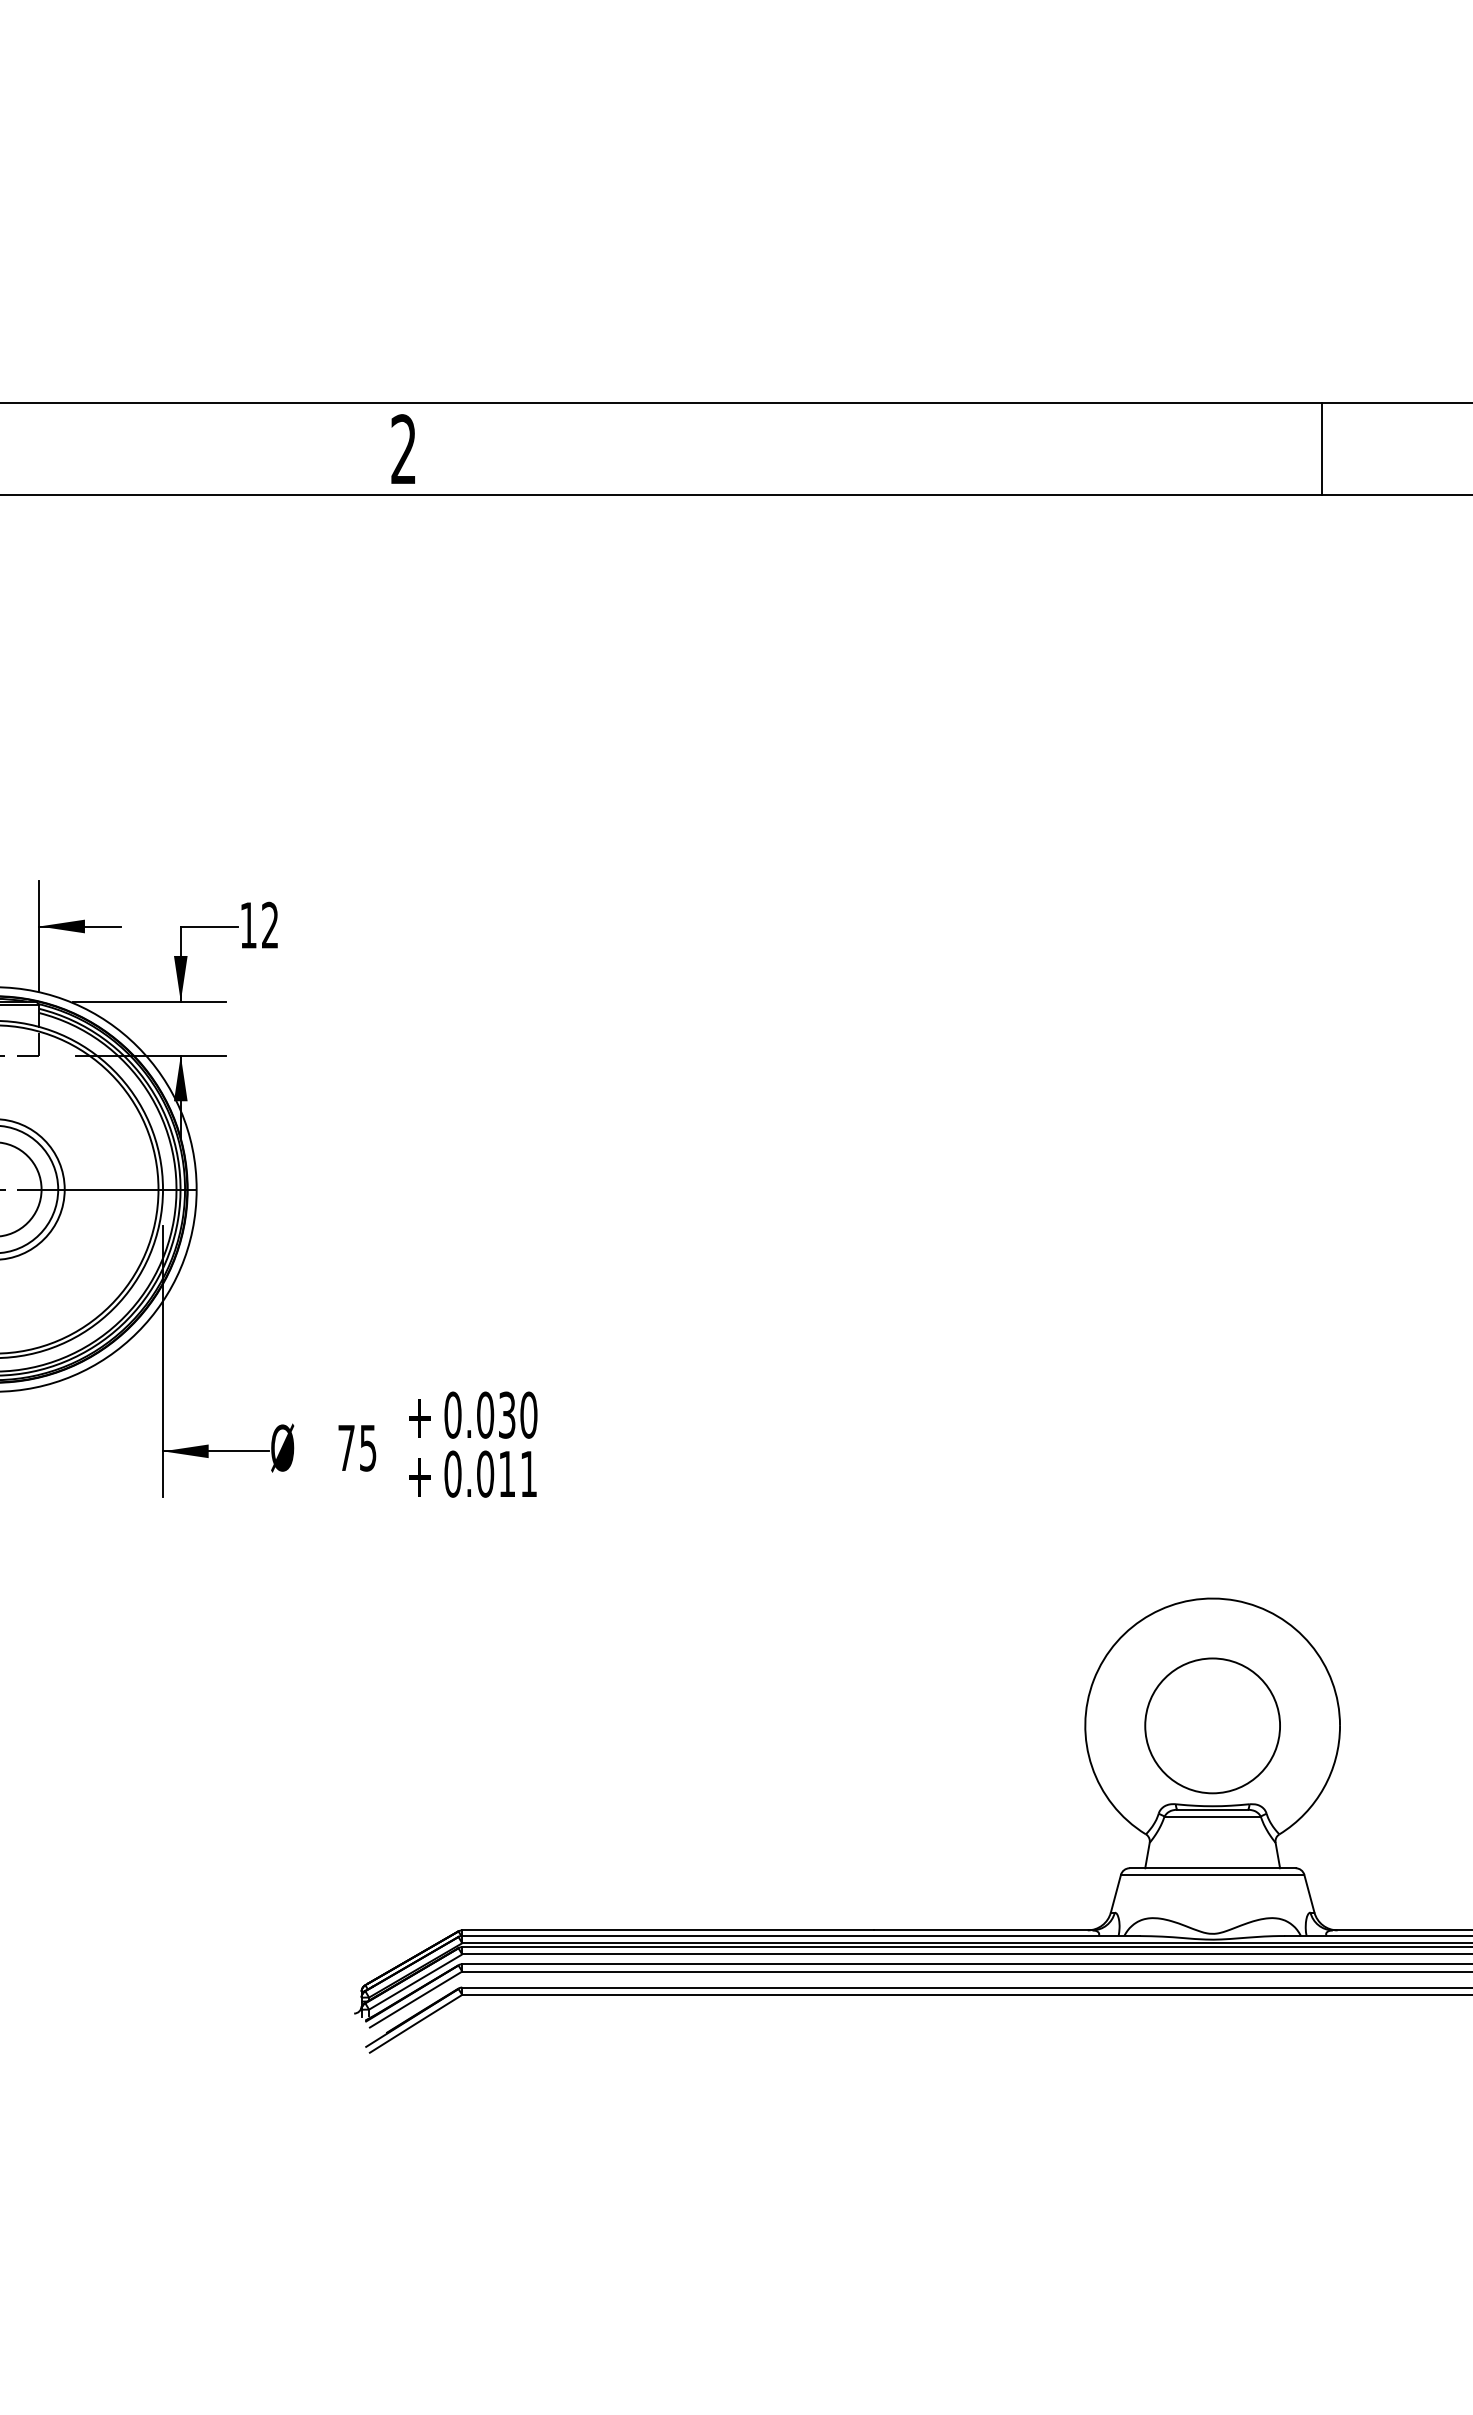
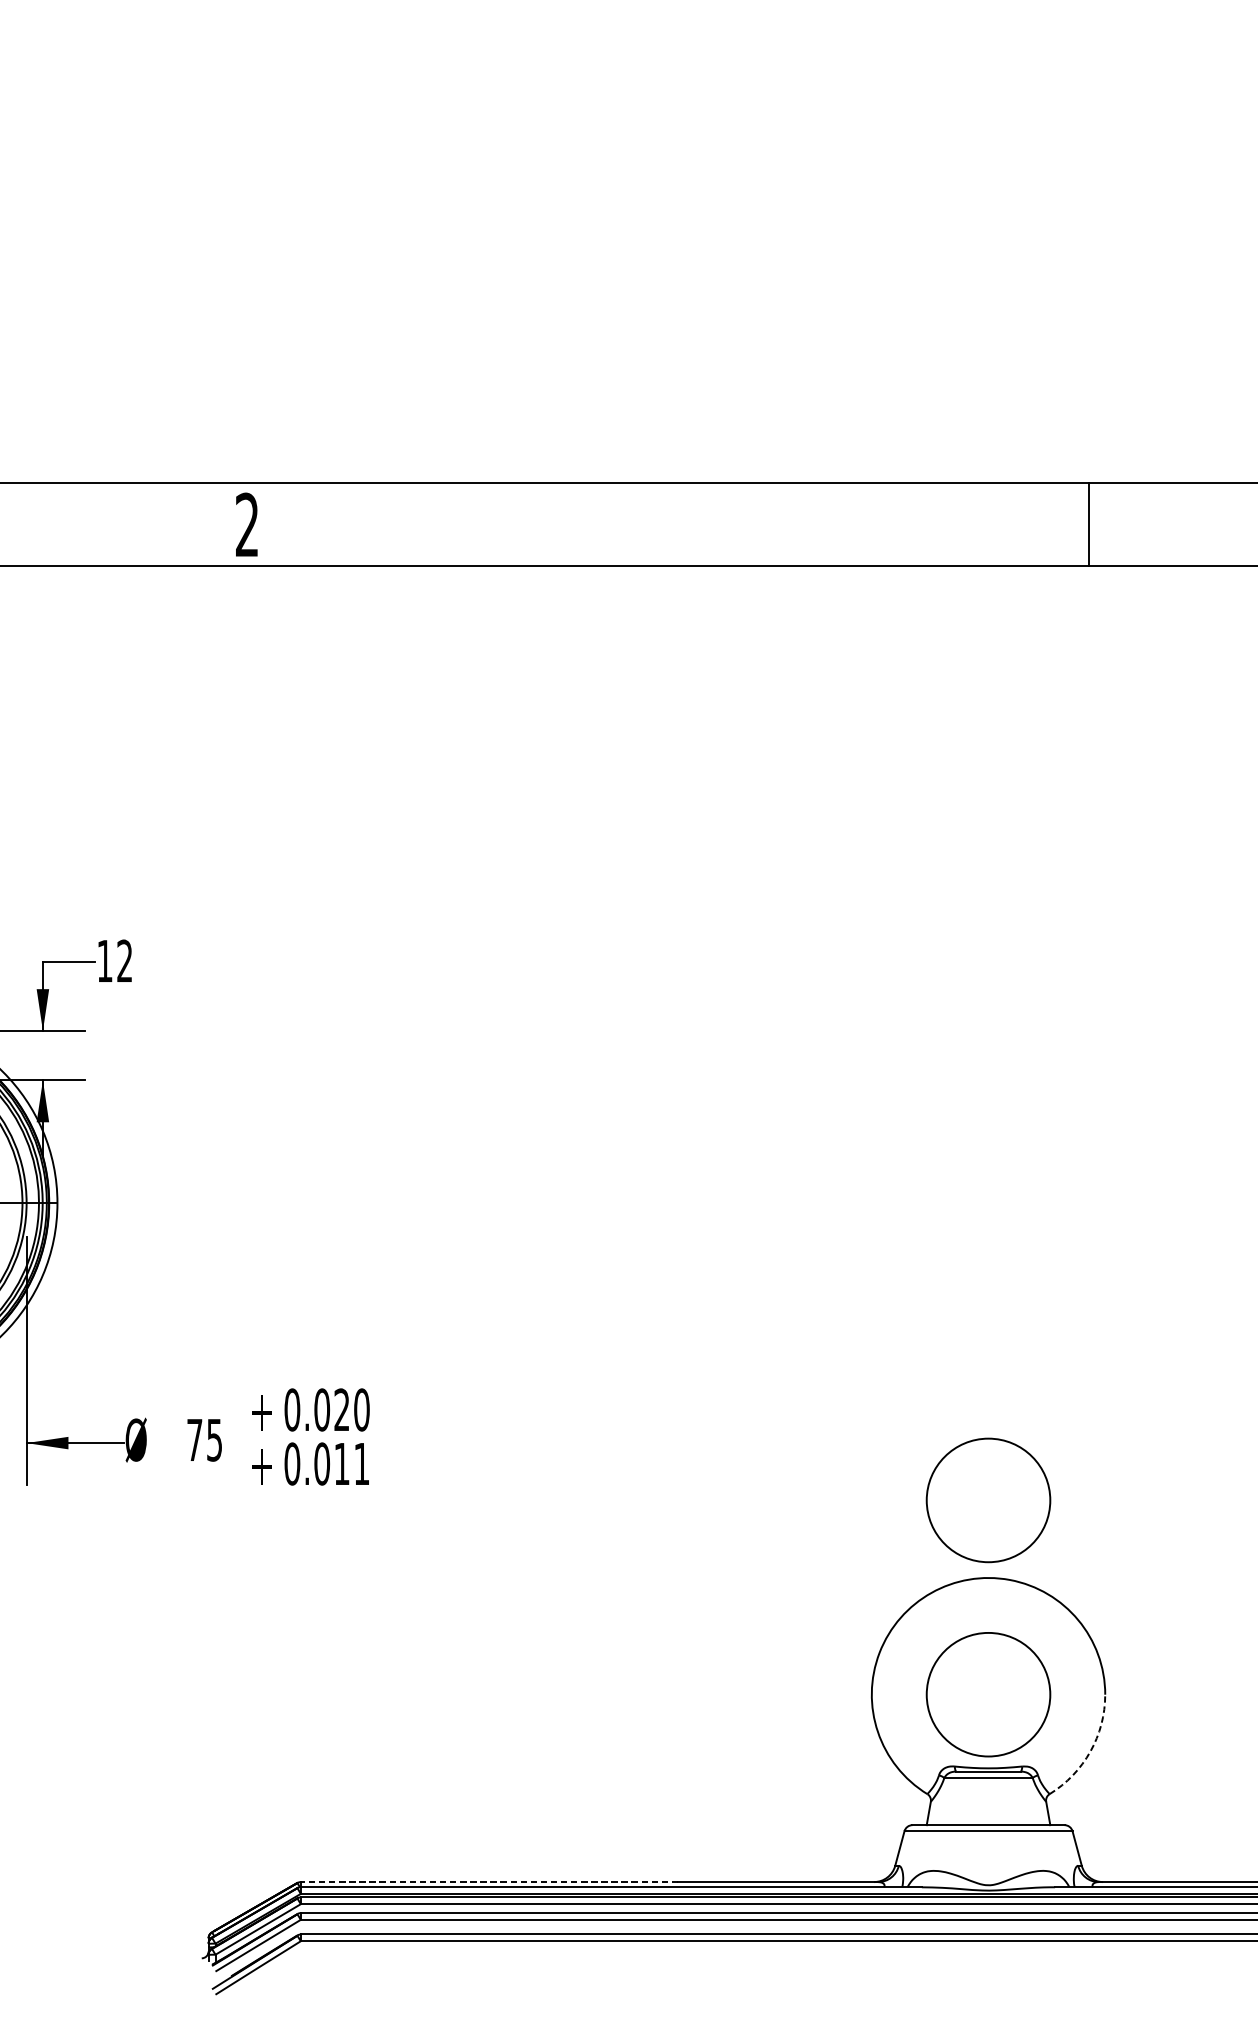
text: (507, 1414) -> (342, 1409), 0.030 -> 0.020
circle: (1212, 1513) -> (988, 1500), added
arc: (1323, 1788) -> (1090, 1752), solid -> dashed
line: (668, 1930) -> (489, 1882), solid -> dashed

